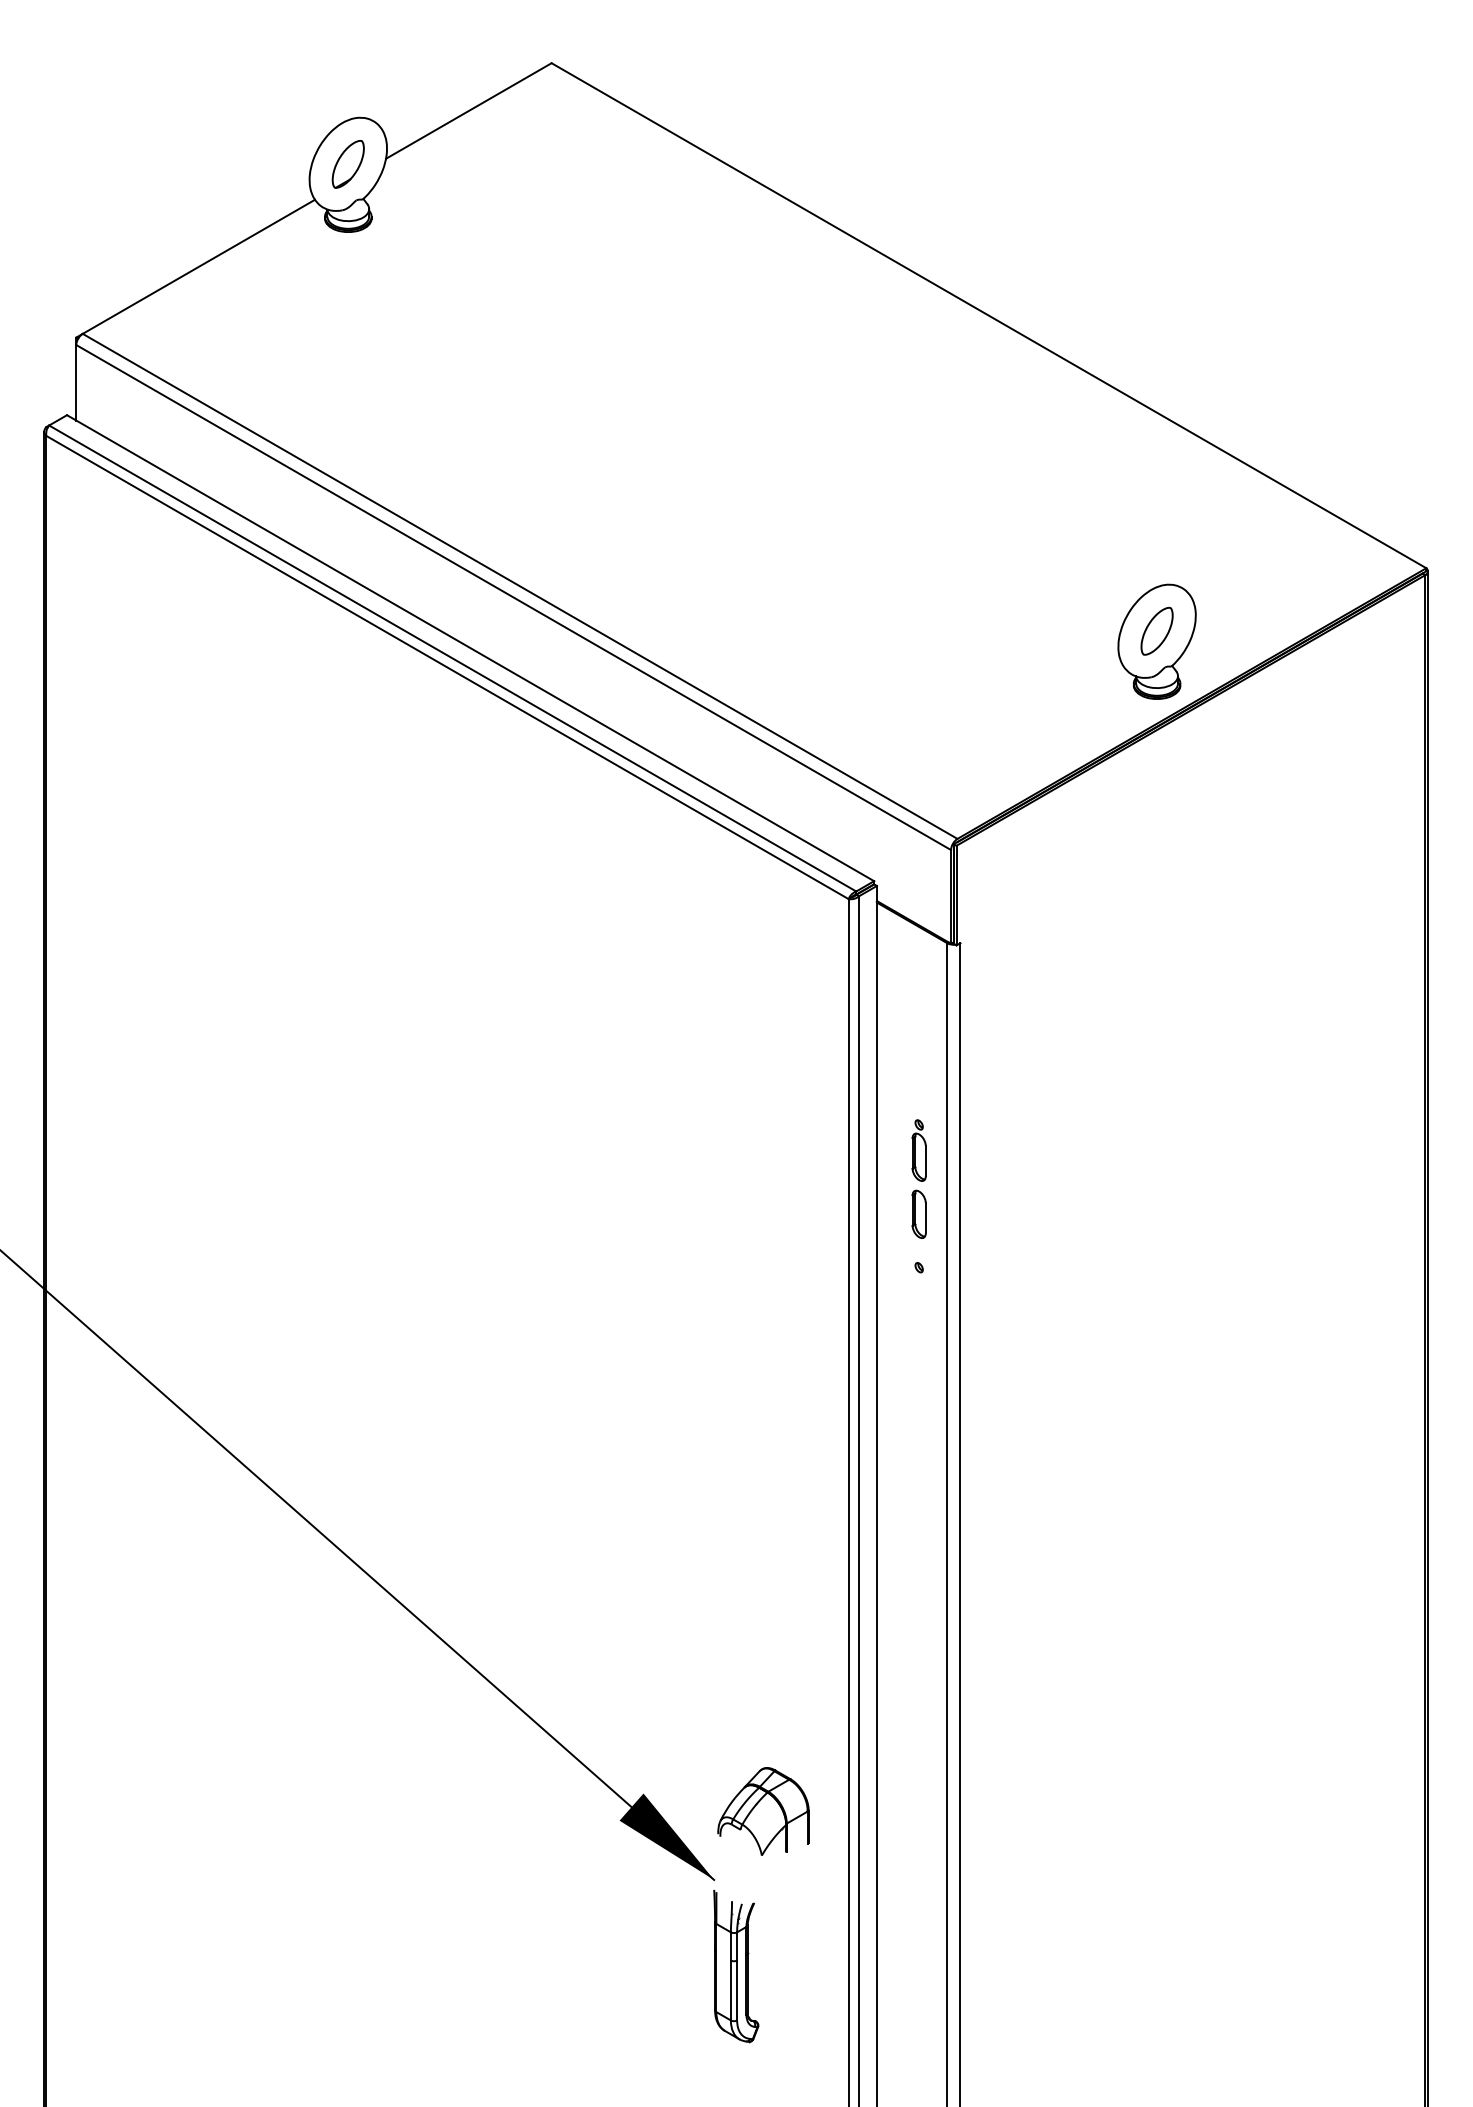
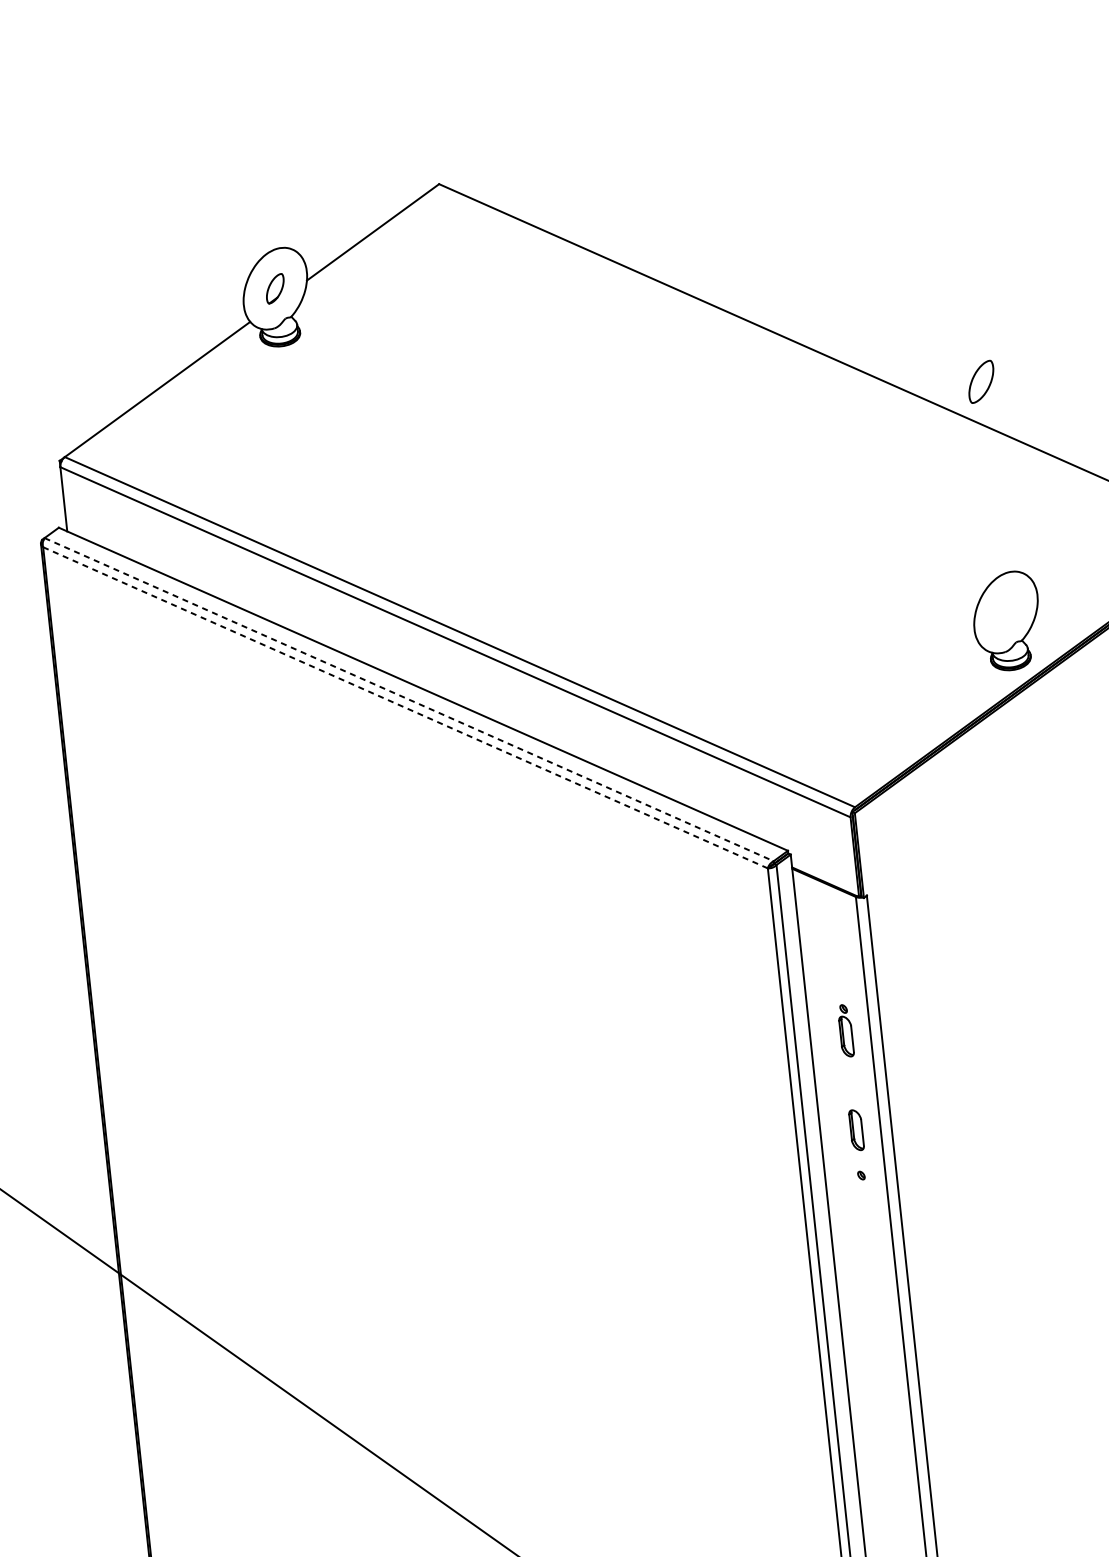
part: (347, 164) -> (274, 288), size x0.7
part: (1156, 630) -> (980, 381), moved
line: (452, 658) -> (408, 699), solid -> dashed
line: (447, 667) -> (405, 707), solid -> dashed
part: (918, 1150) -> (845, 1030), moved

